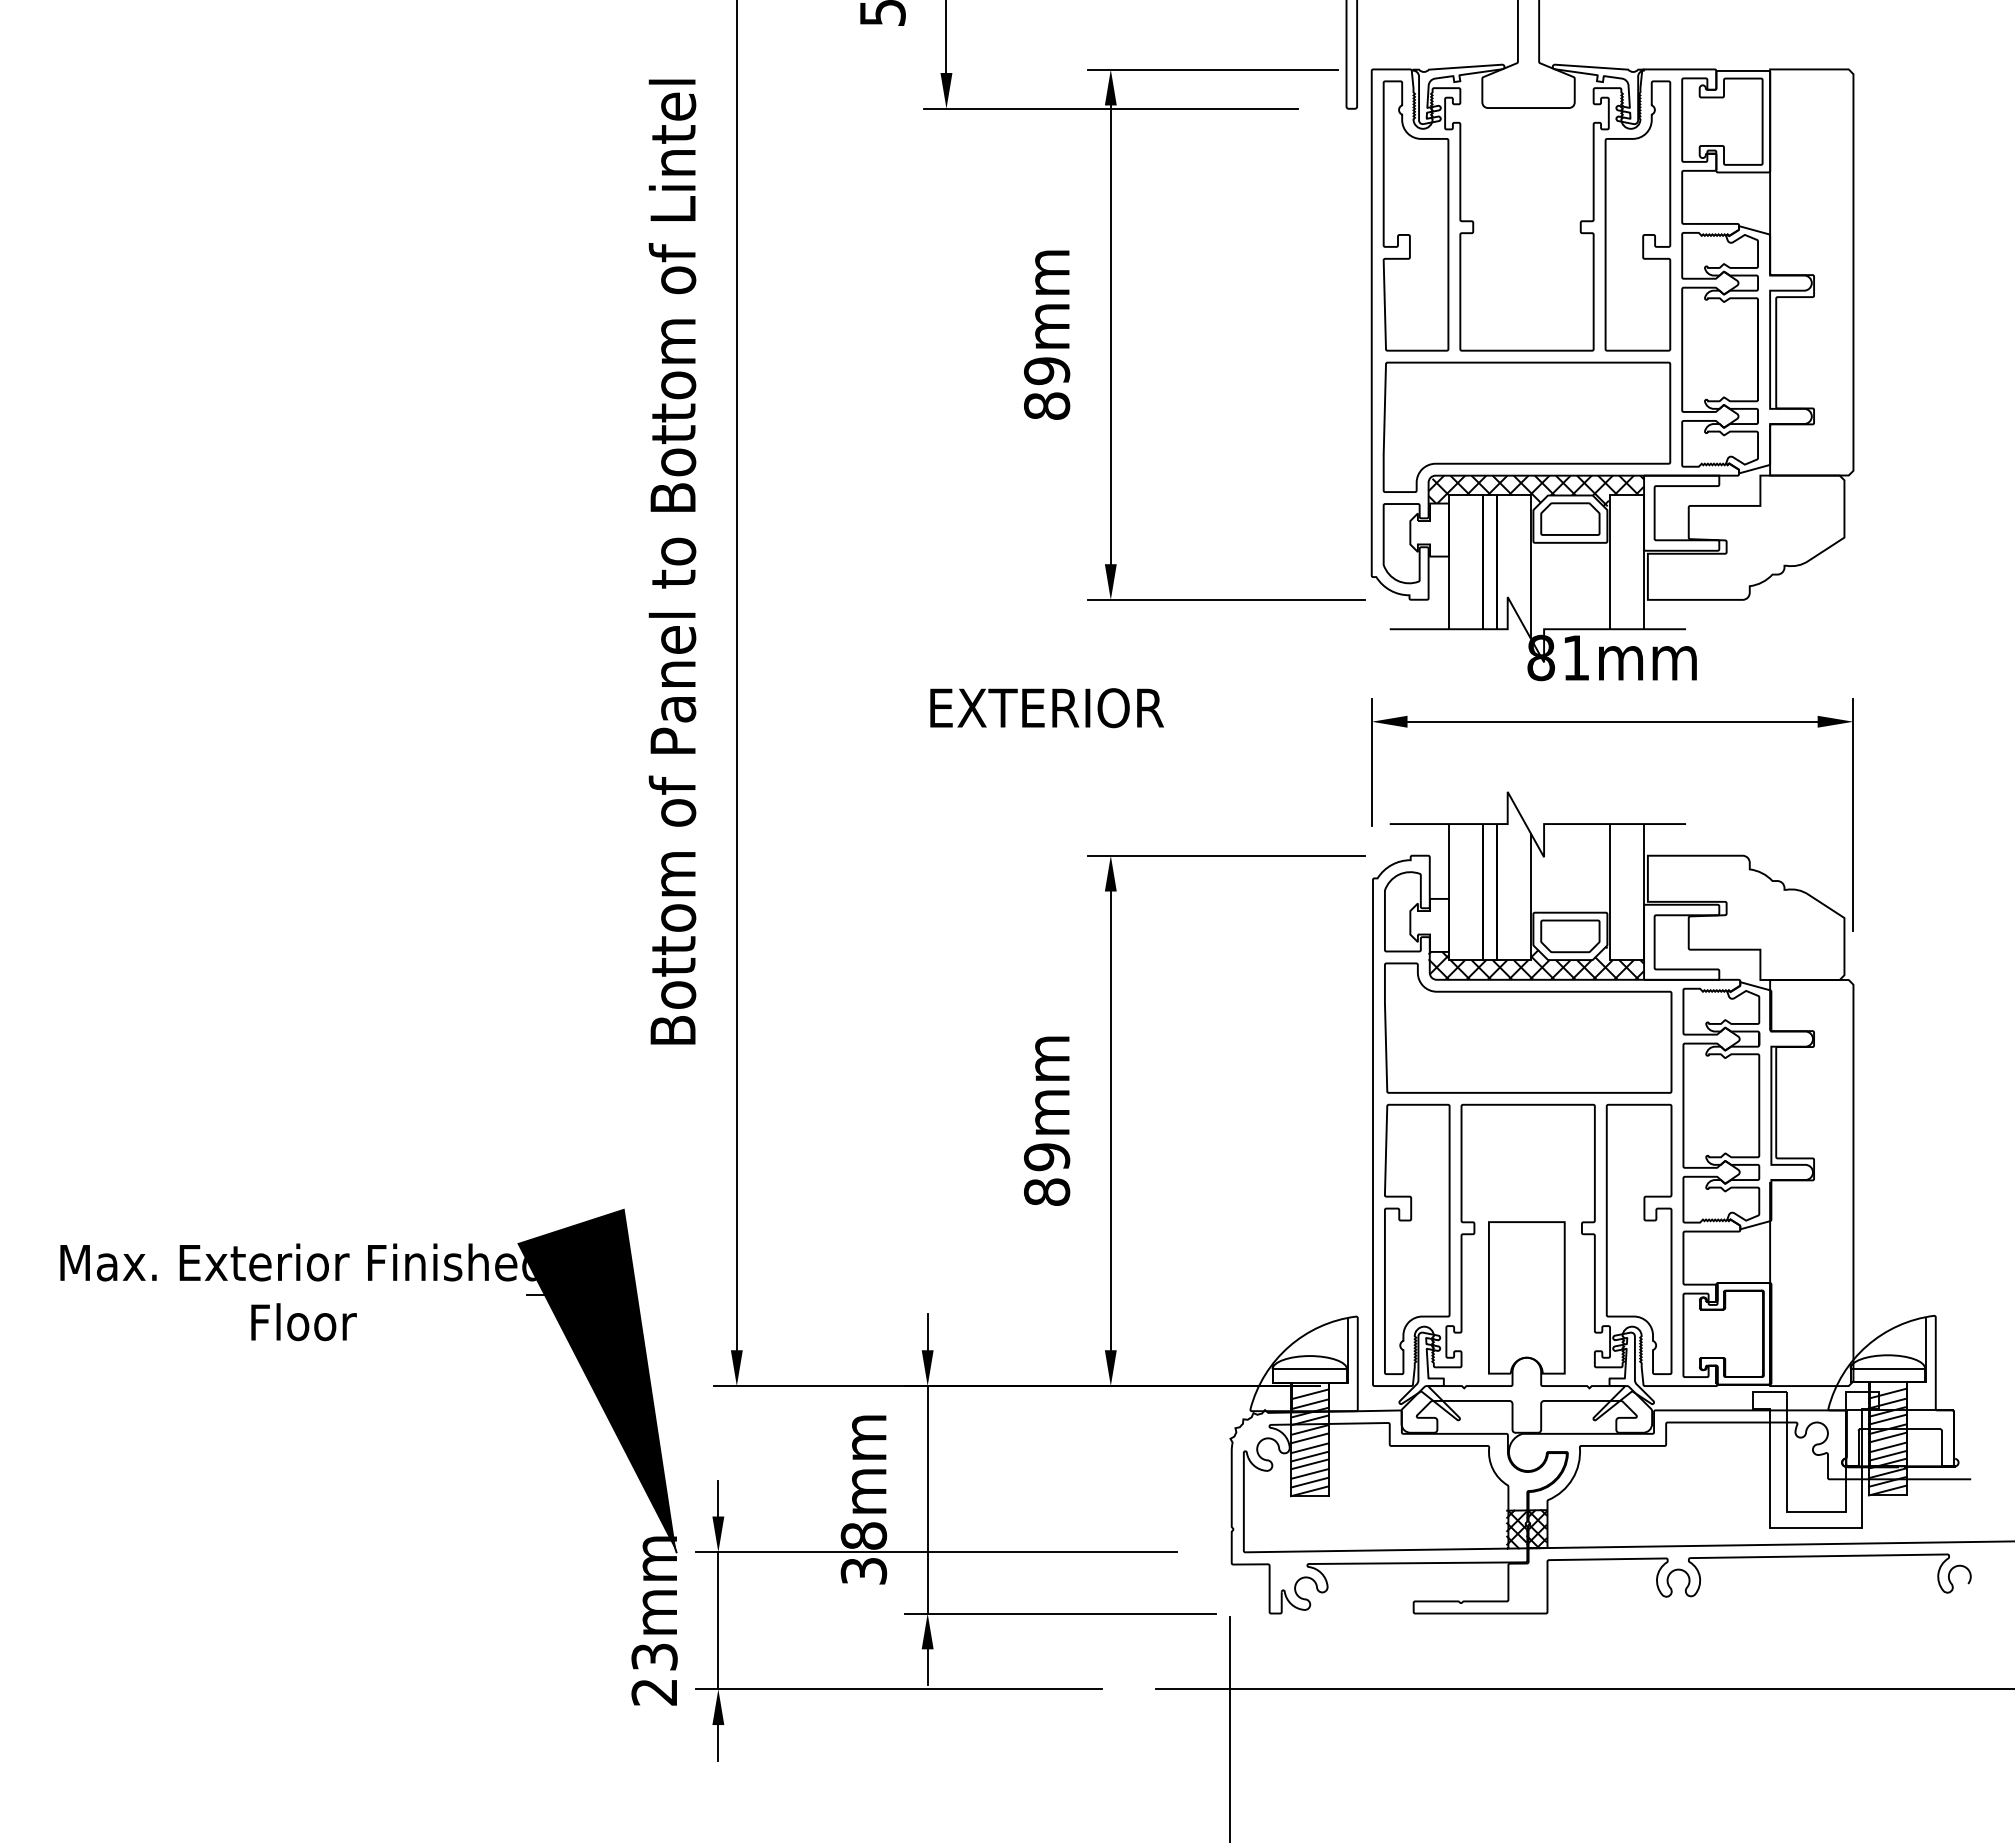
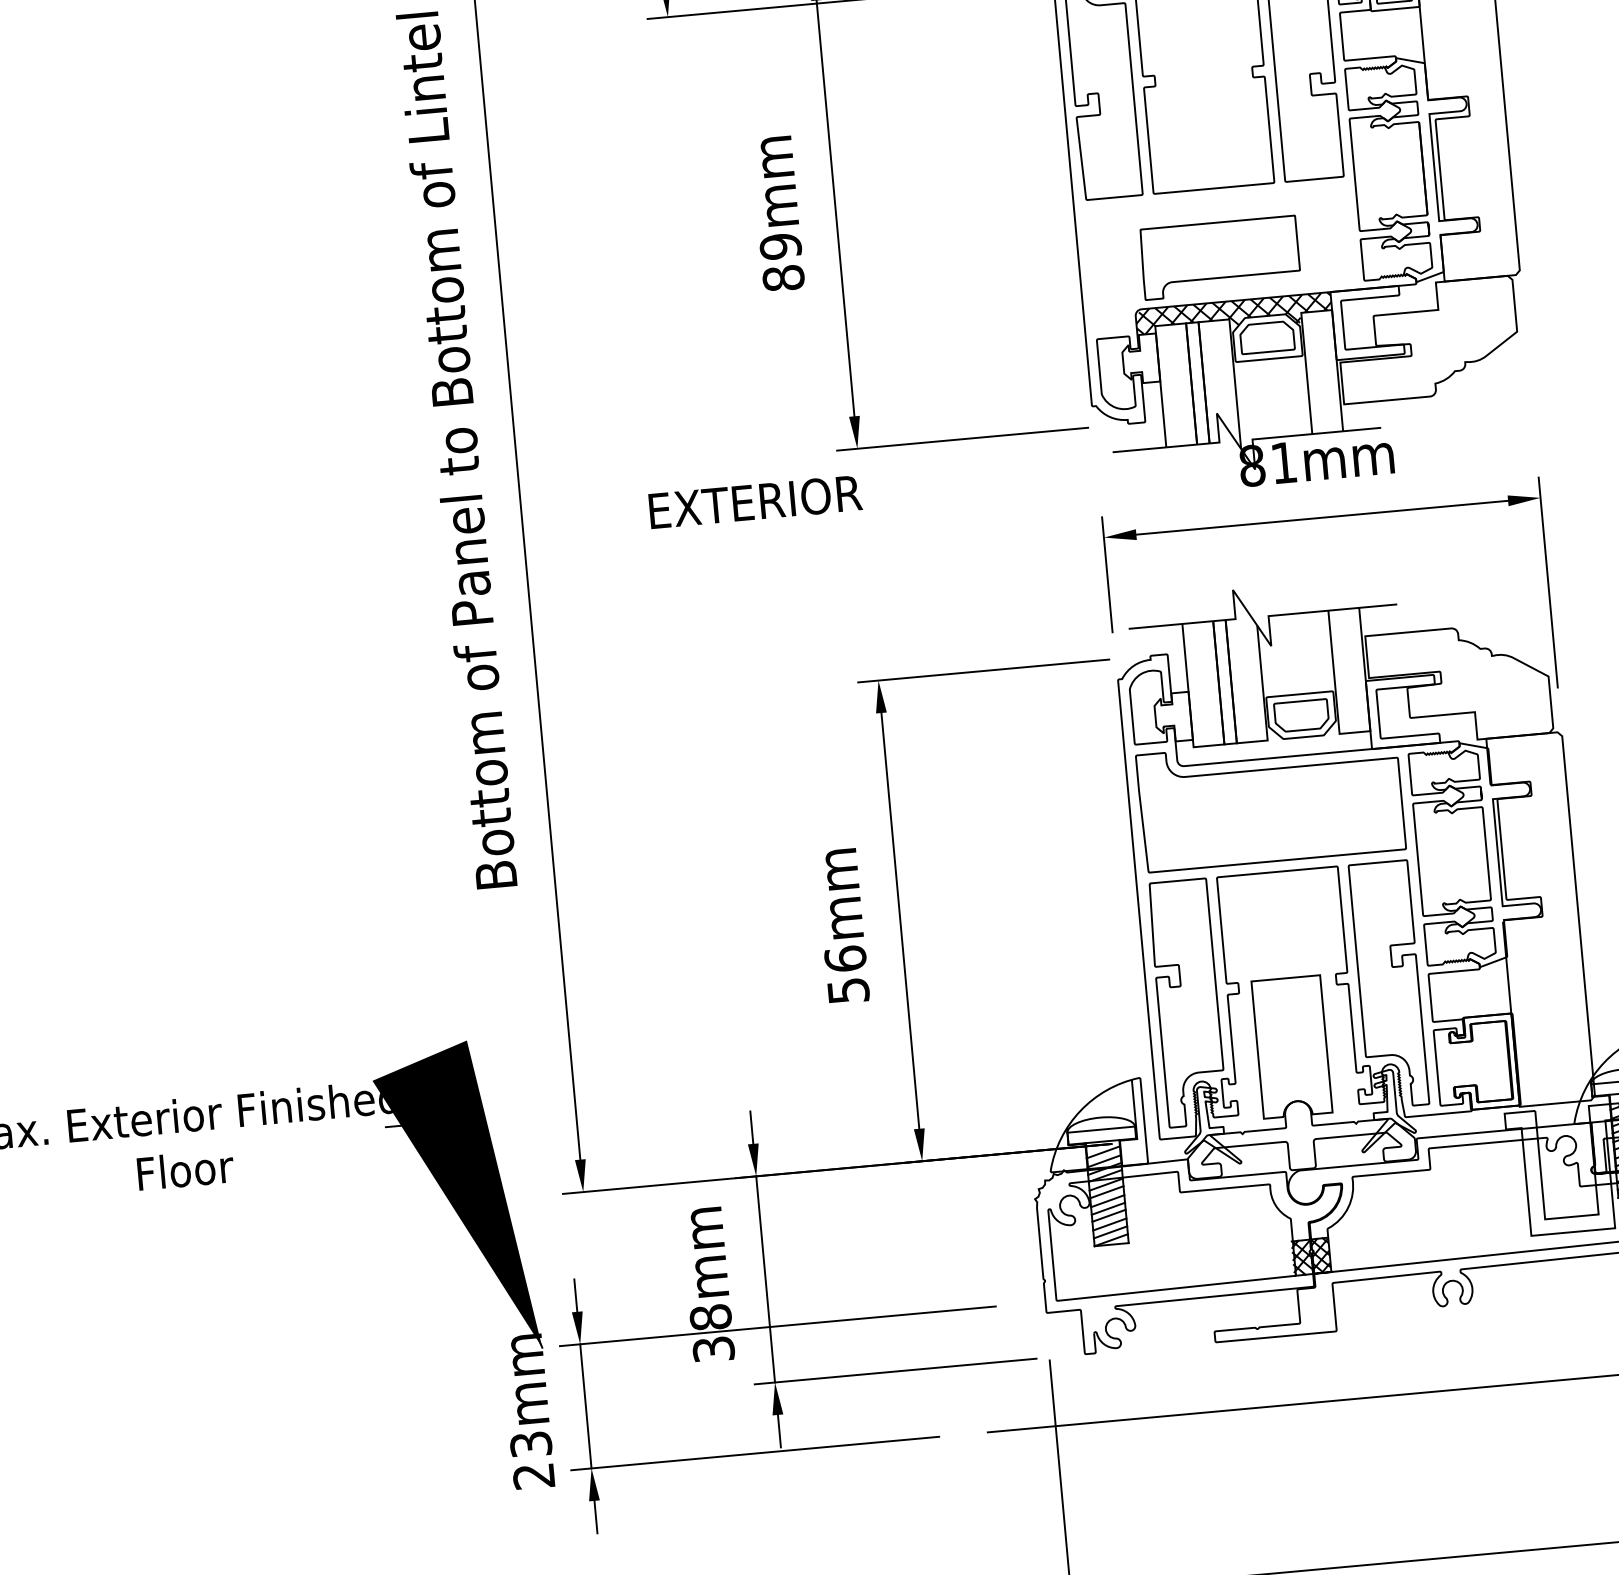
part: (1526, 426) -> (1219, 257), size x0.6
text: (1046, 708) -> (755, 502), moved
hatch: (1536, 962) -> (1273, 742), removed
text: (1047, 1174) -> (847, 974), 89mm -> 56mm

